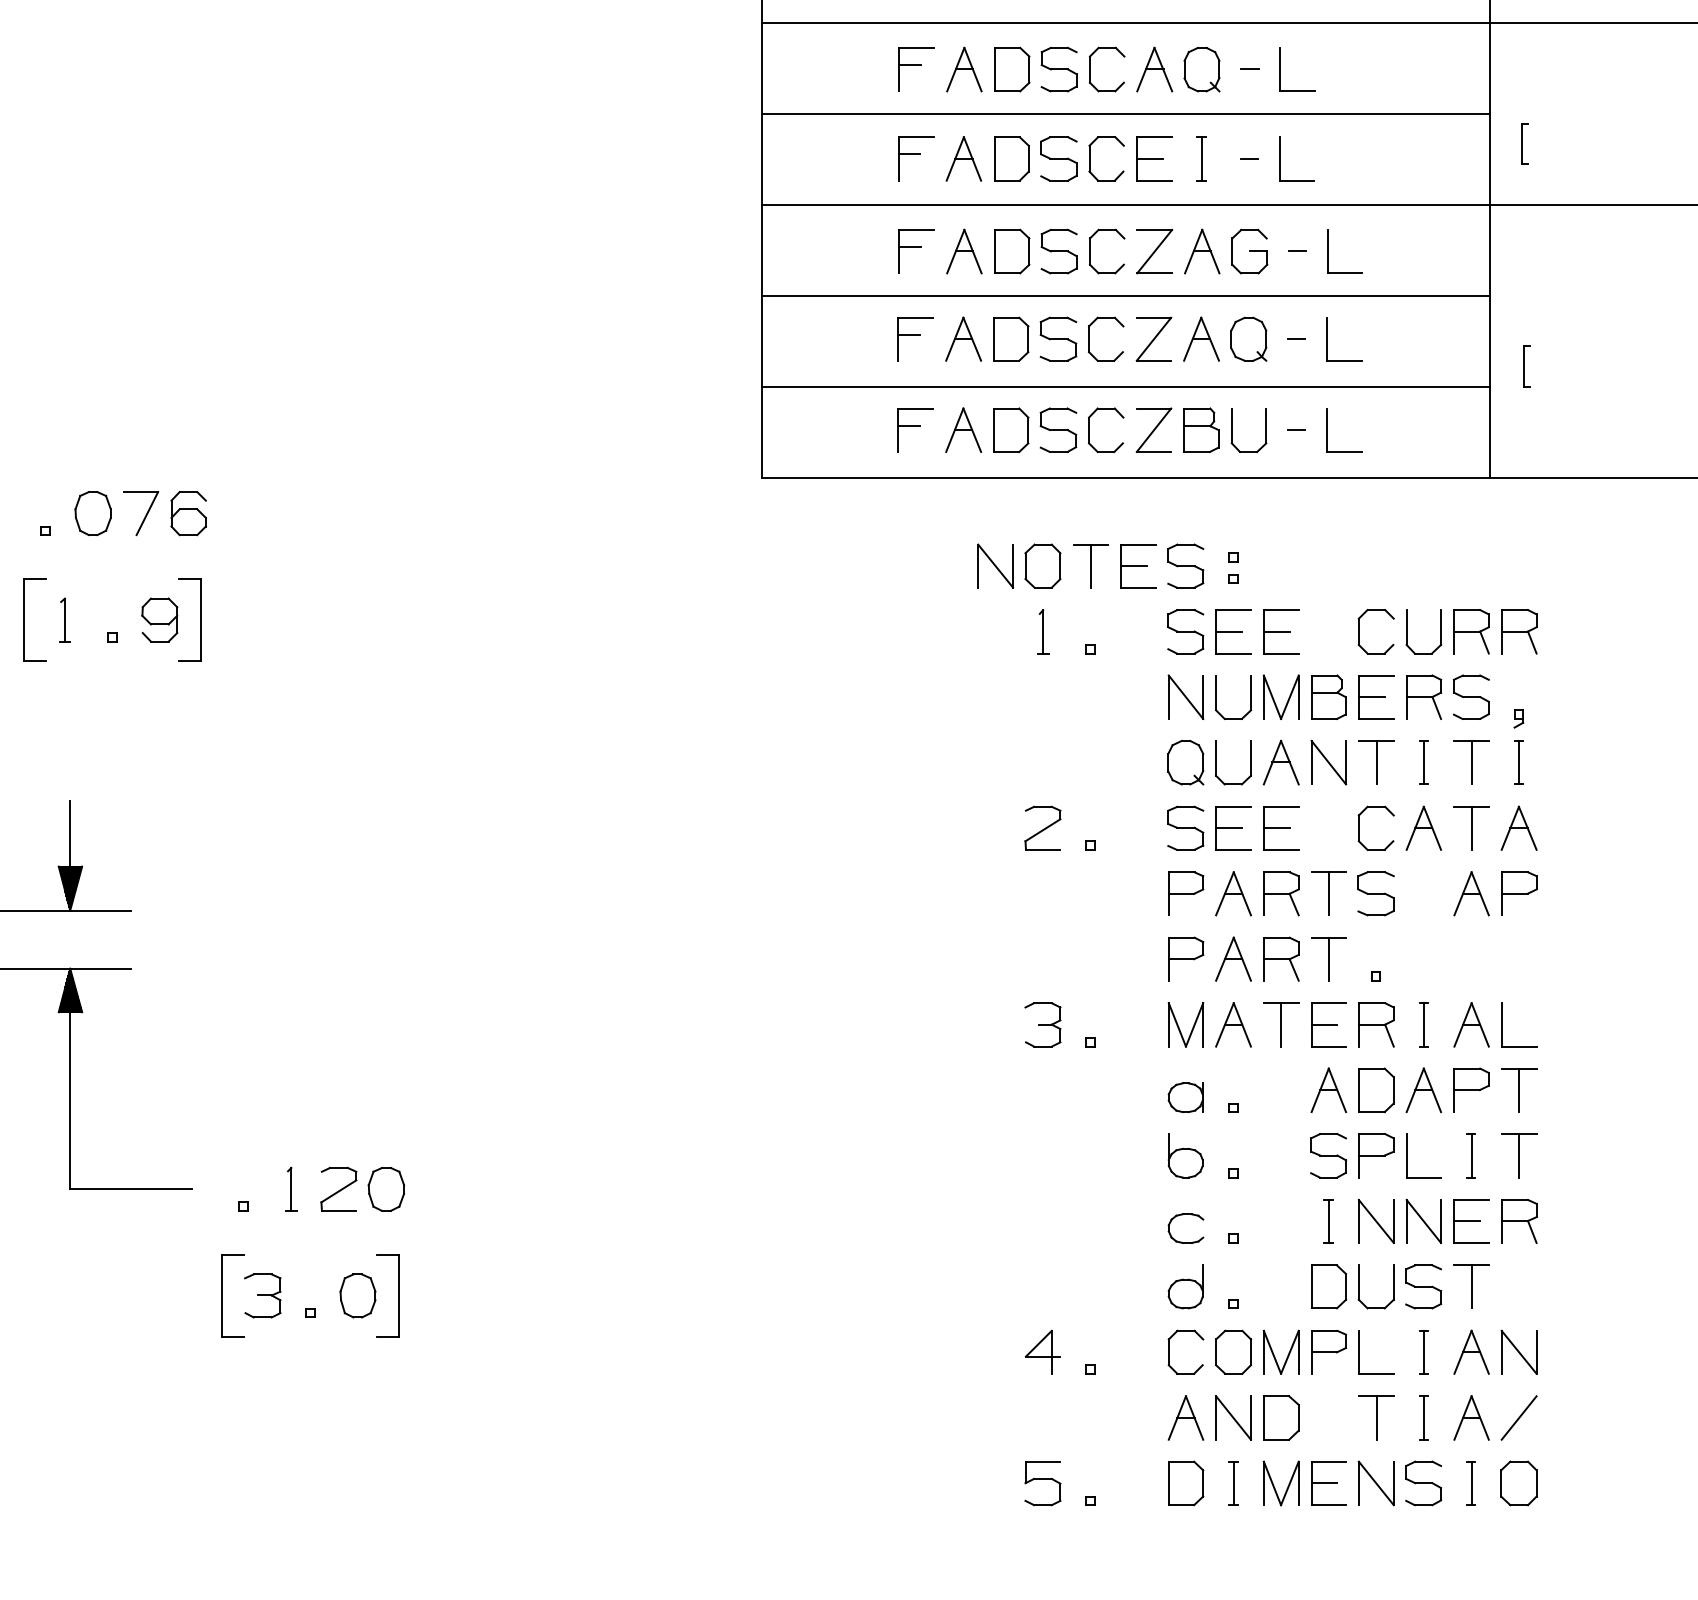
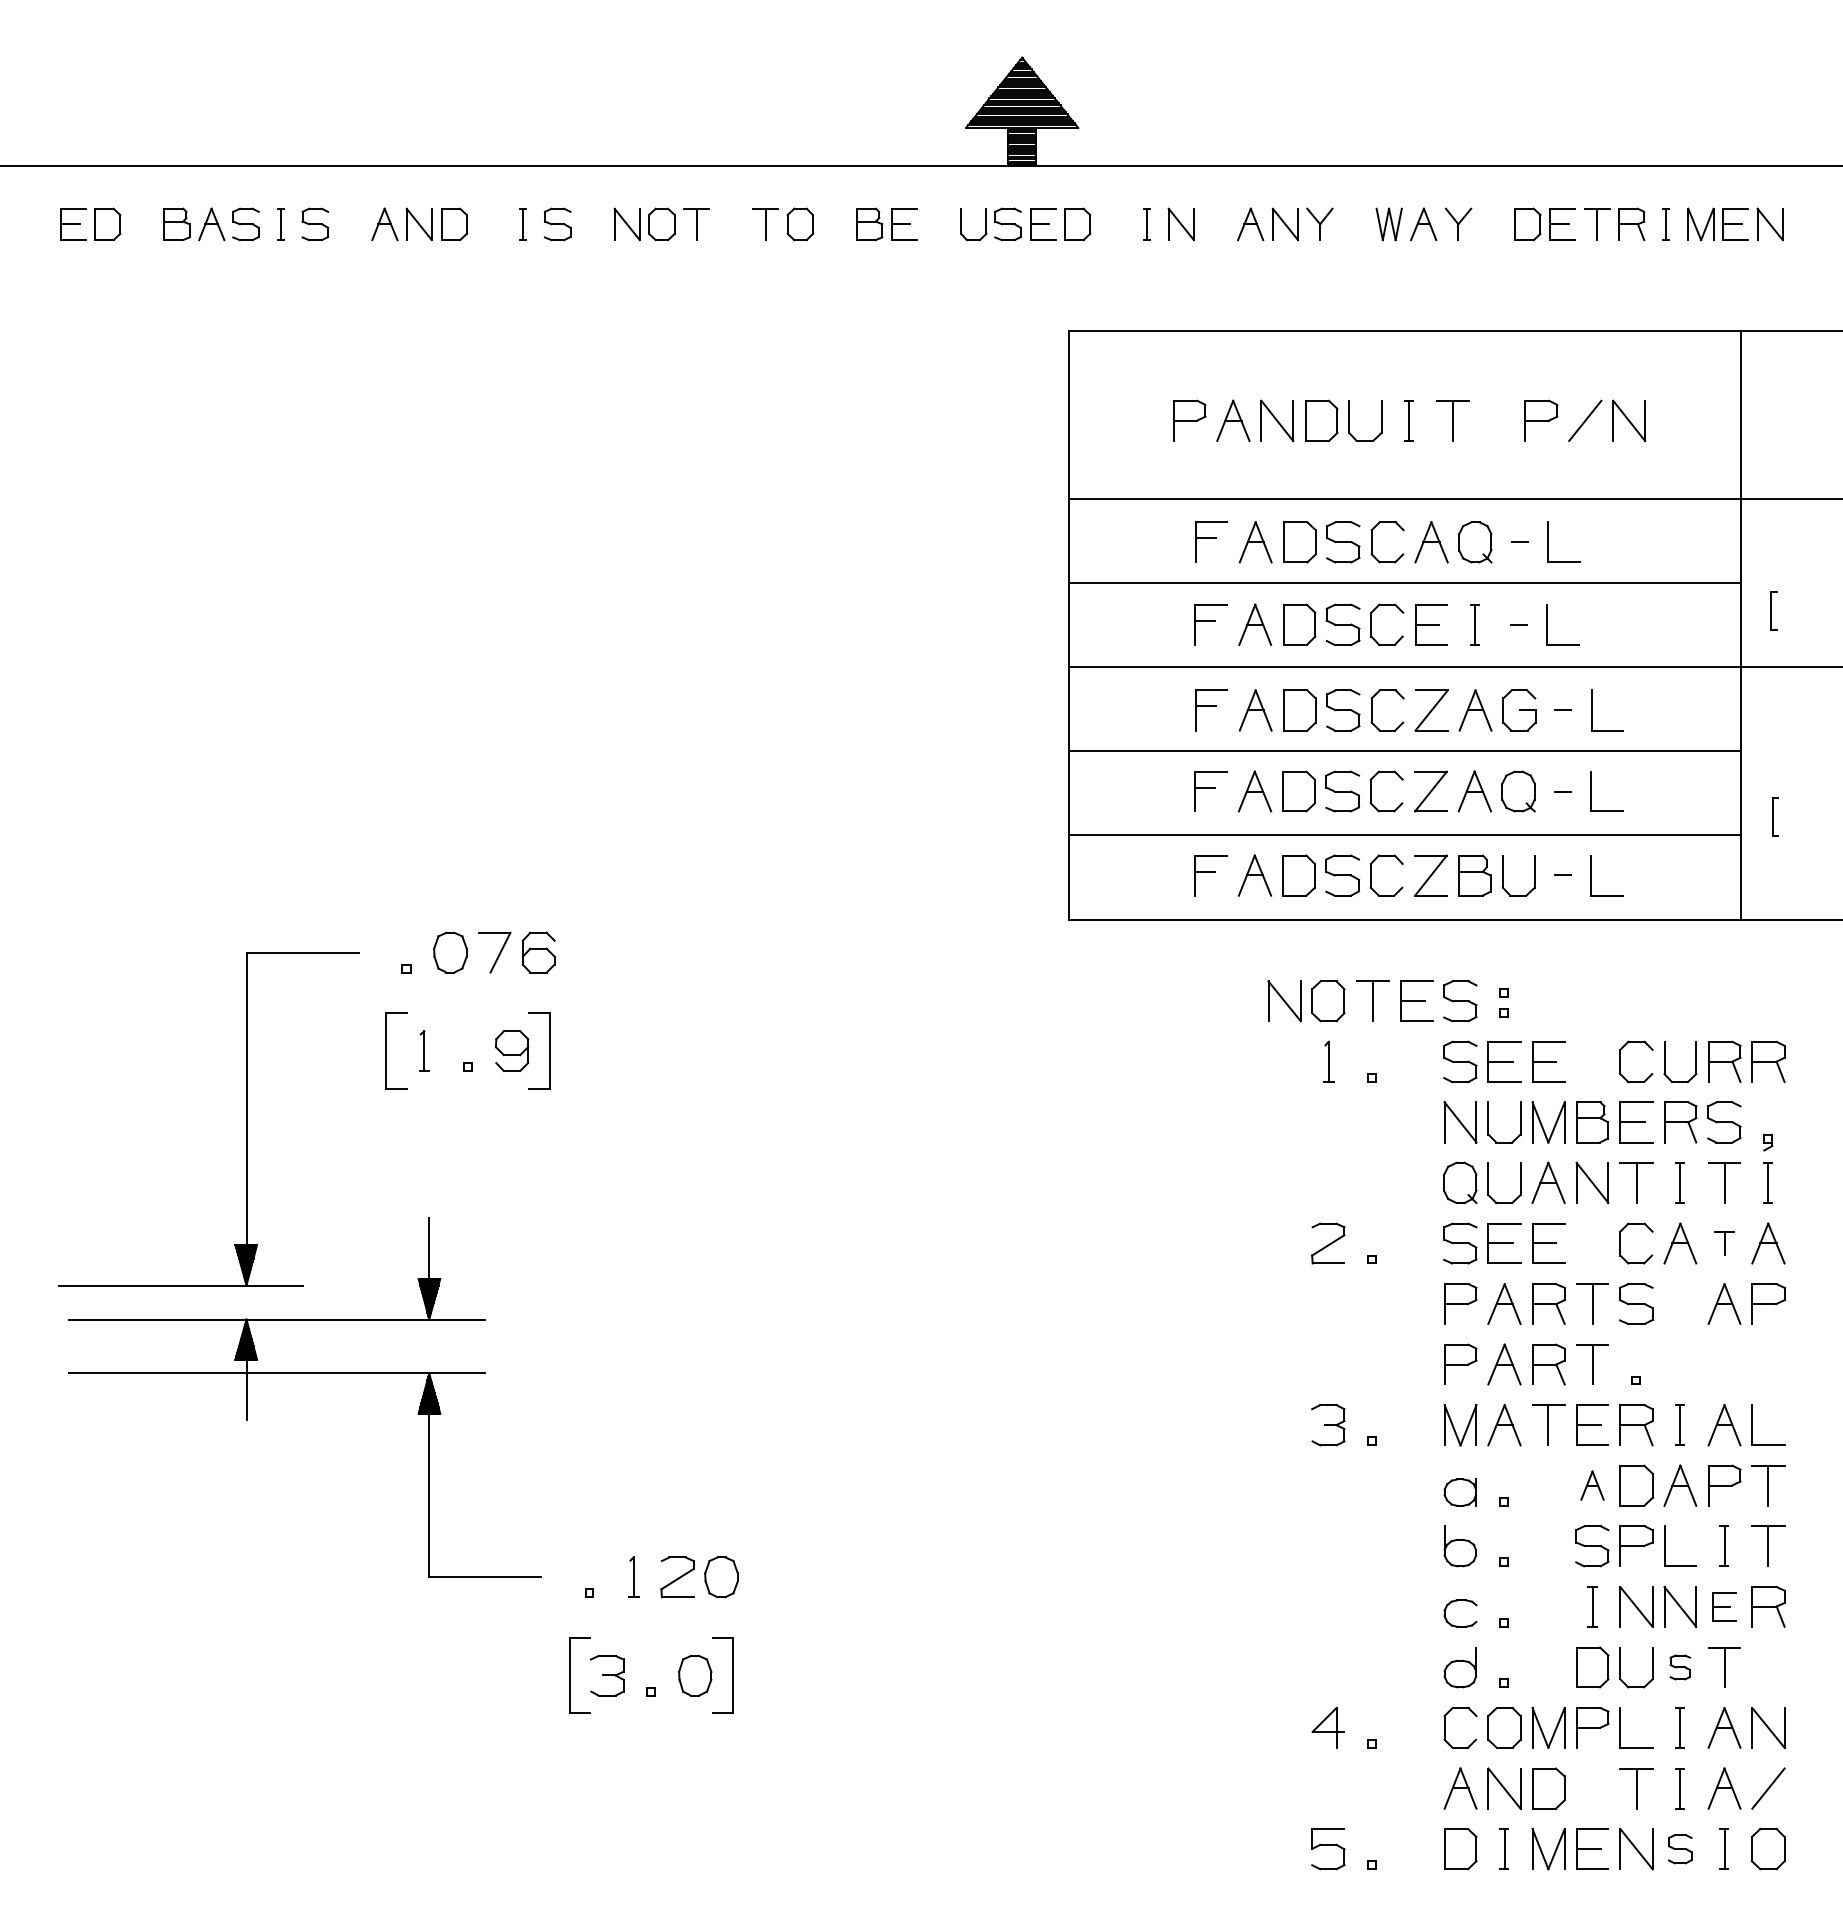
part: (1471, 828) -> (1724, 1243), size x0.6
part: (1328, 1090) -> (1592, 1485), size x0.7
part: (1471, 1220) -> (1724, 1606), size x0.7
part: (1423, 1286) -> (1680, 1667), size x0.6
part: (1423, 1483) -> (1680, 1849), size x0.7

